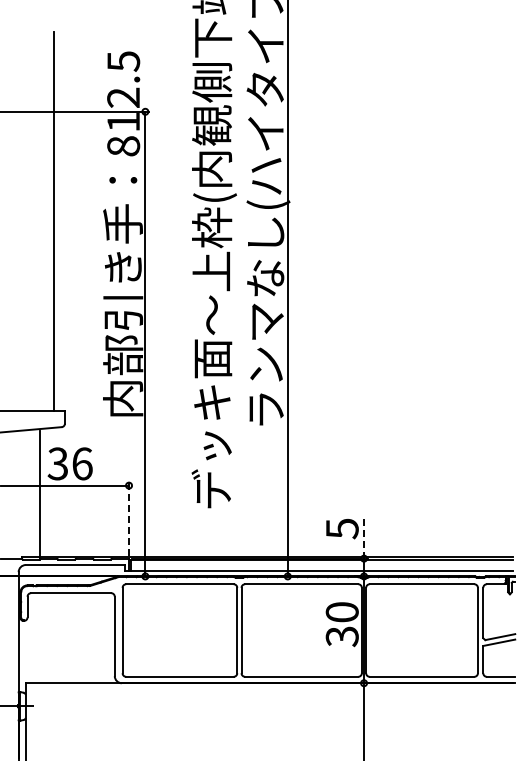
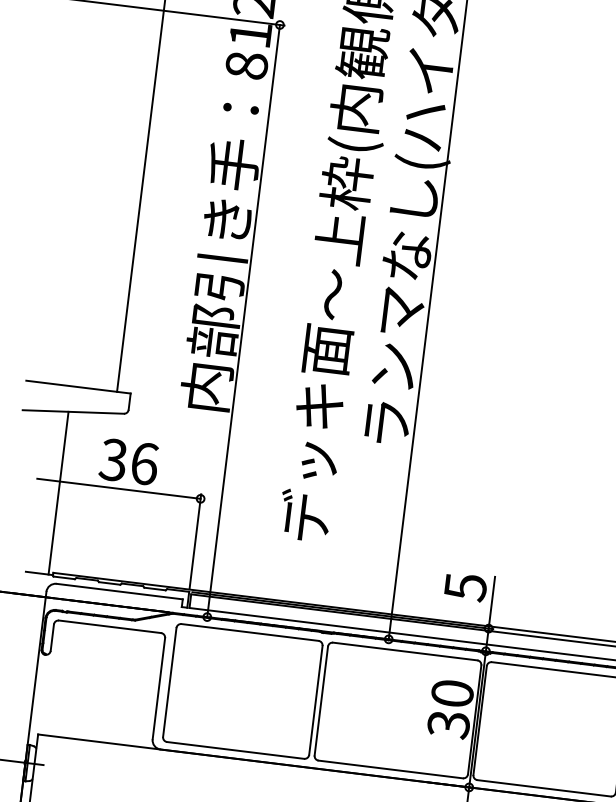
line: (39, 494) -> (58, 492), moved
line: (129, 518) -> (196, 540), dashed -> solid
line: (364, 537) -> (492, 601), dashed -> solid

